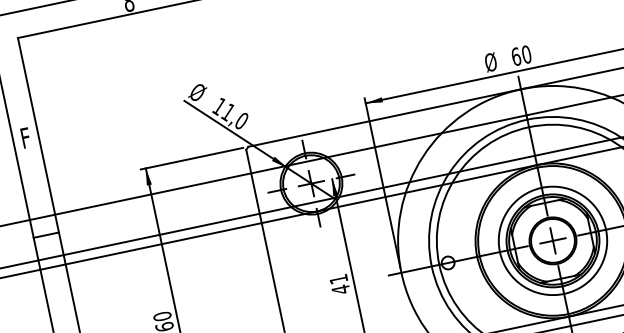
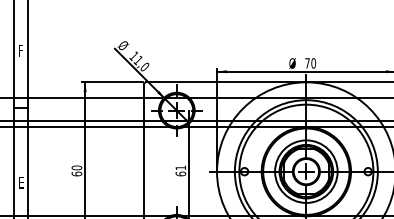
text: (516, 57) -> (307, 63), 60 -> 70
text: (340, 288) -> (180, 173), 41 -> 61

